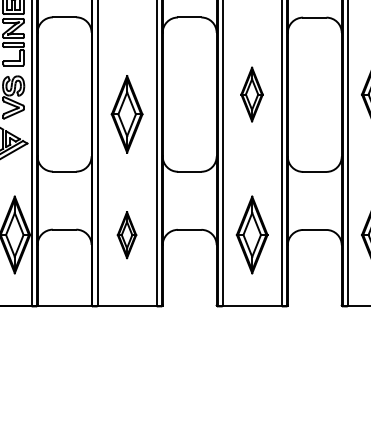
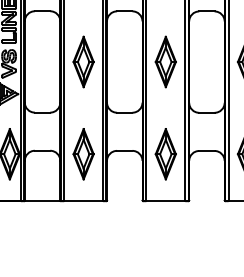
part: (251, 93) -> (165, 61), size x1.43
part: (126, 113) -> (83, 61), moved
part: (126, 235) -> (83, 154), size x1.67

